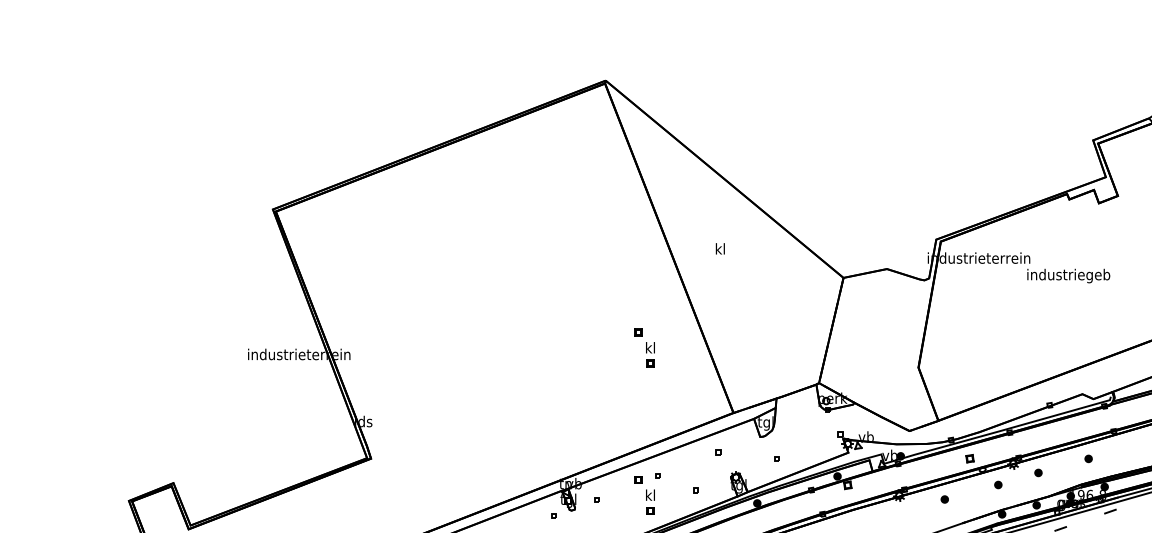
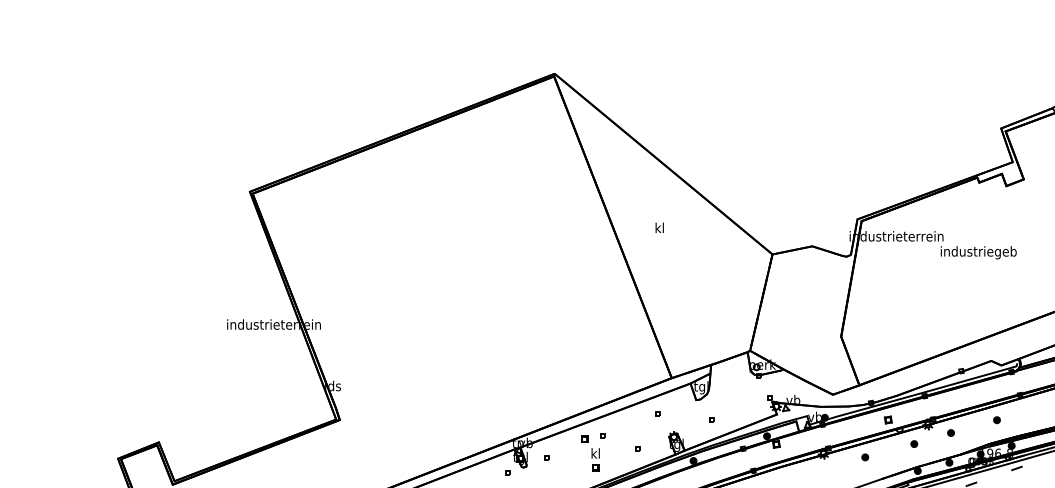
part: (644, 347) -> (590, 318), removed

